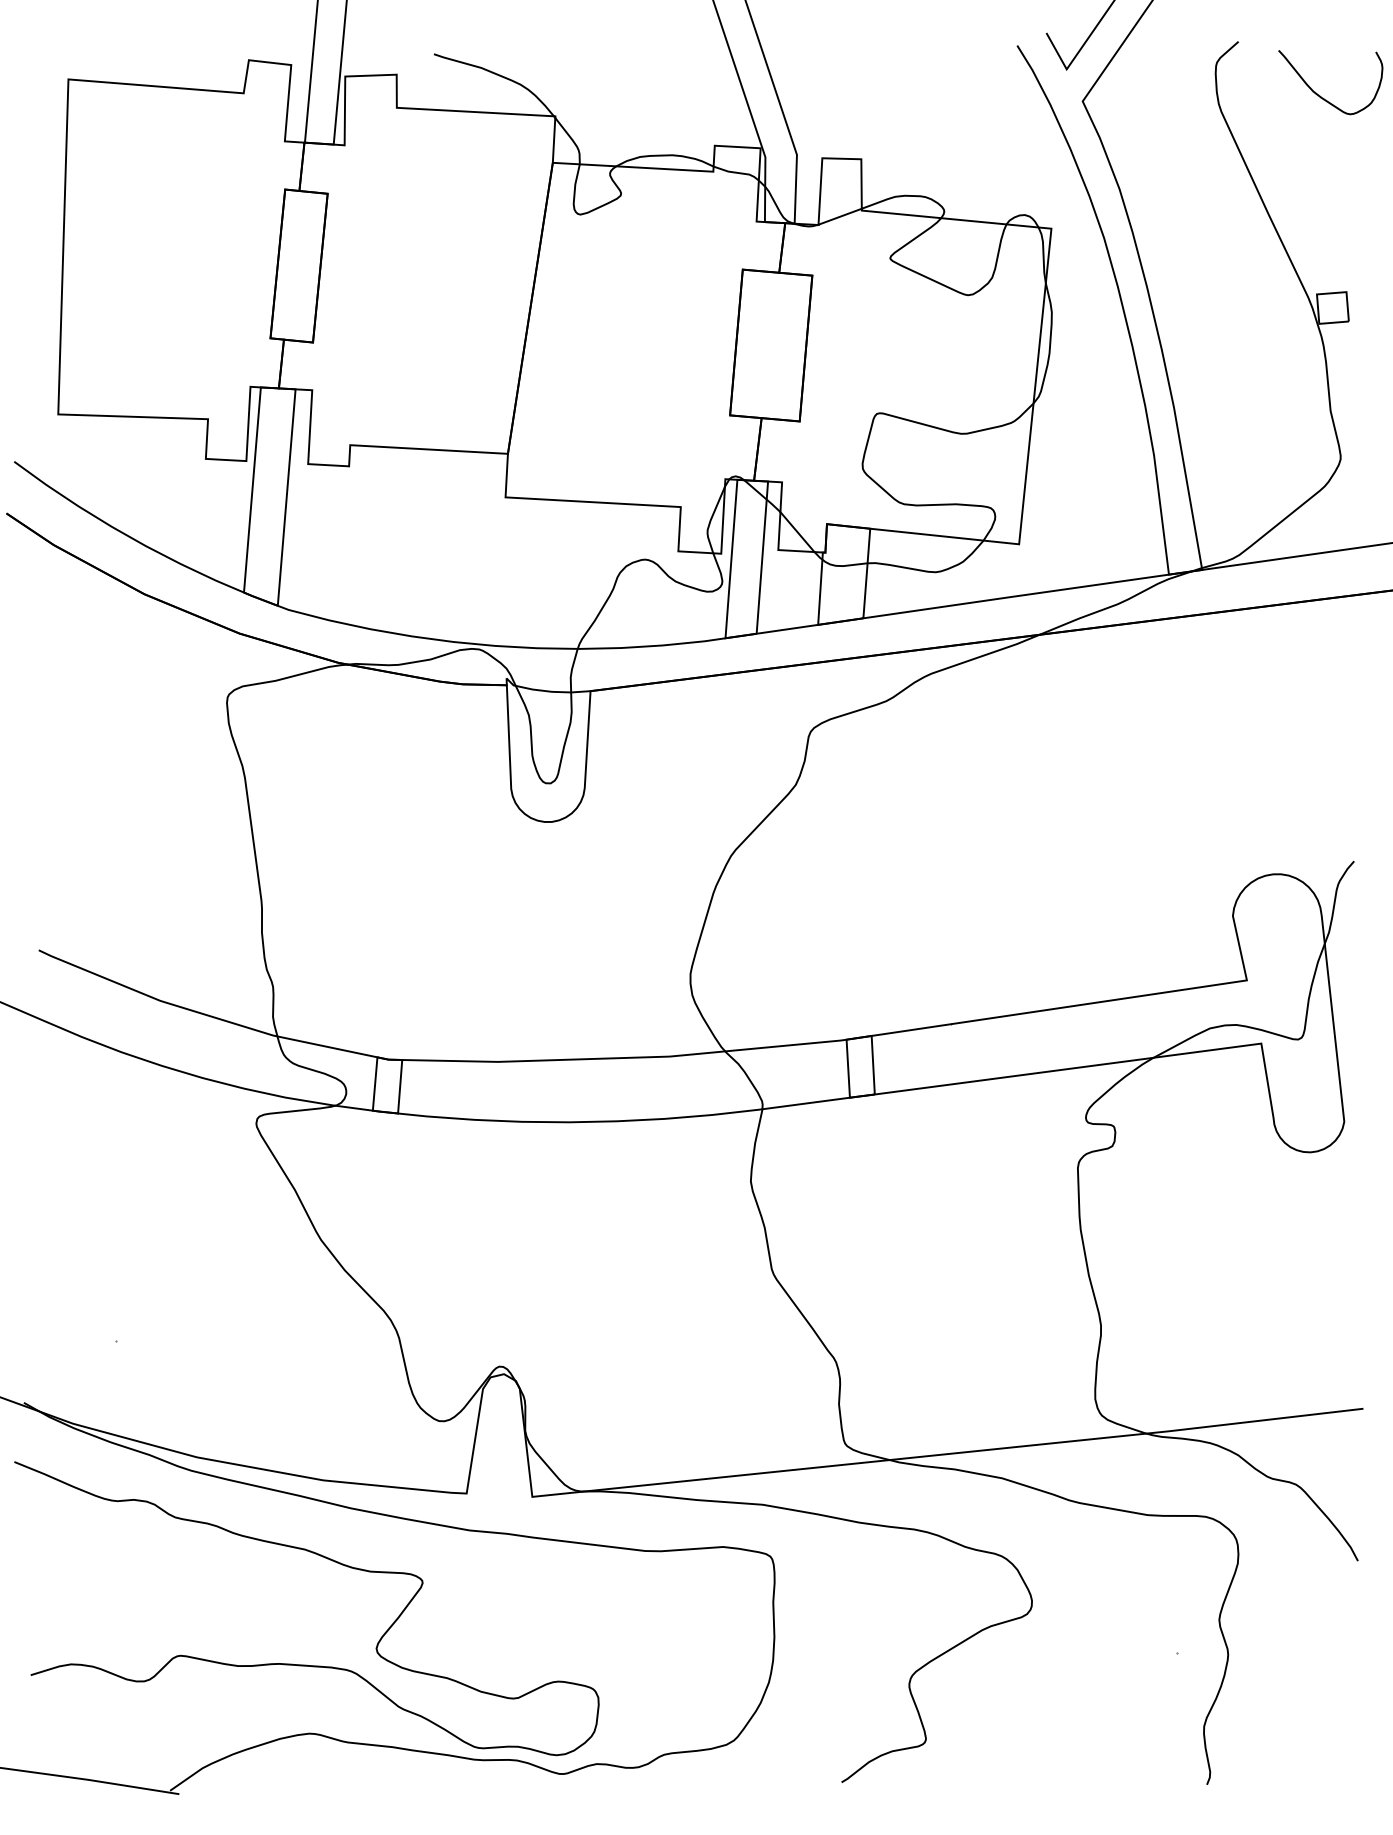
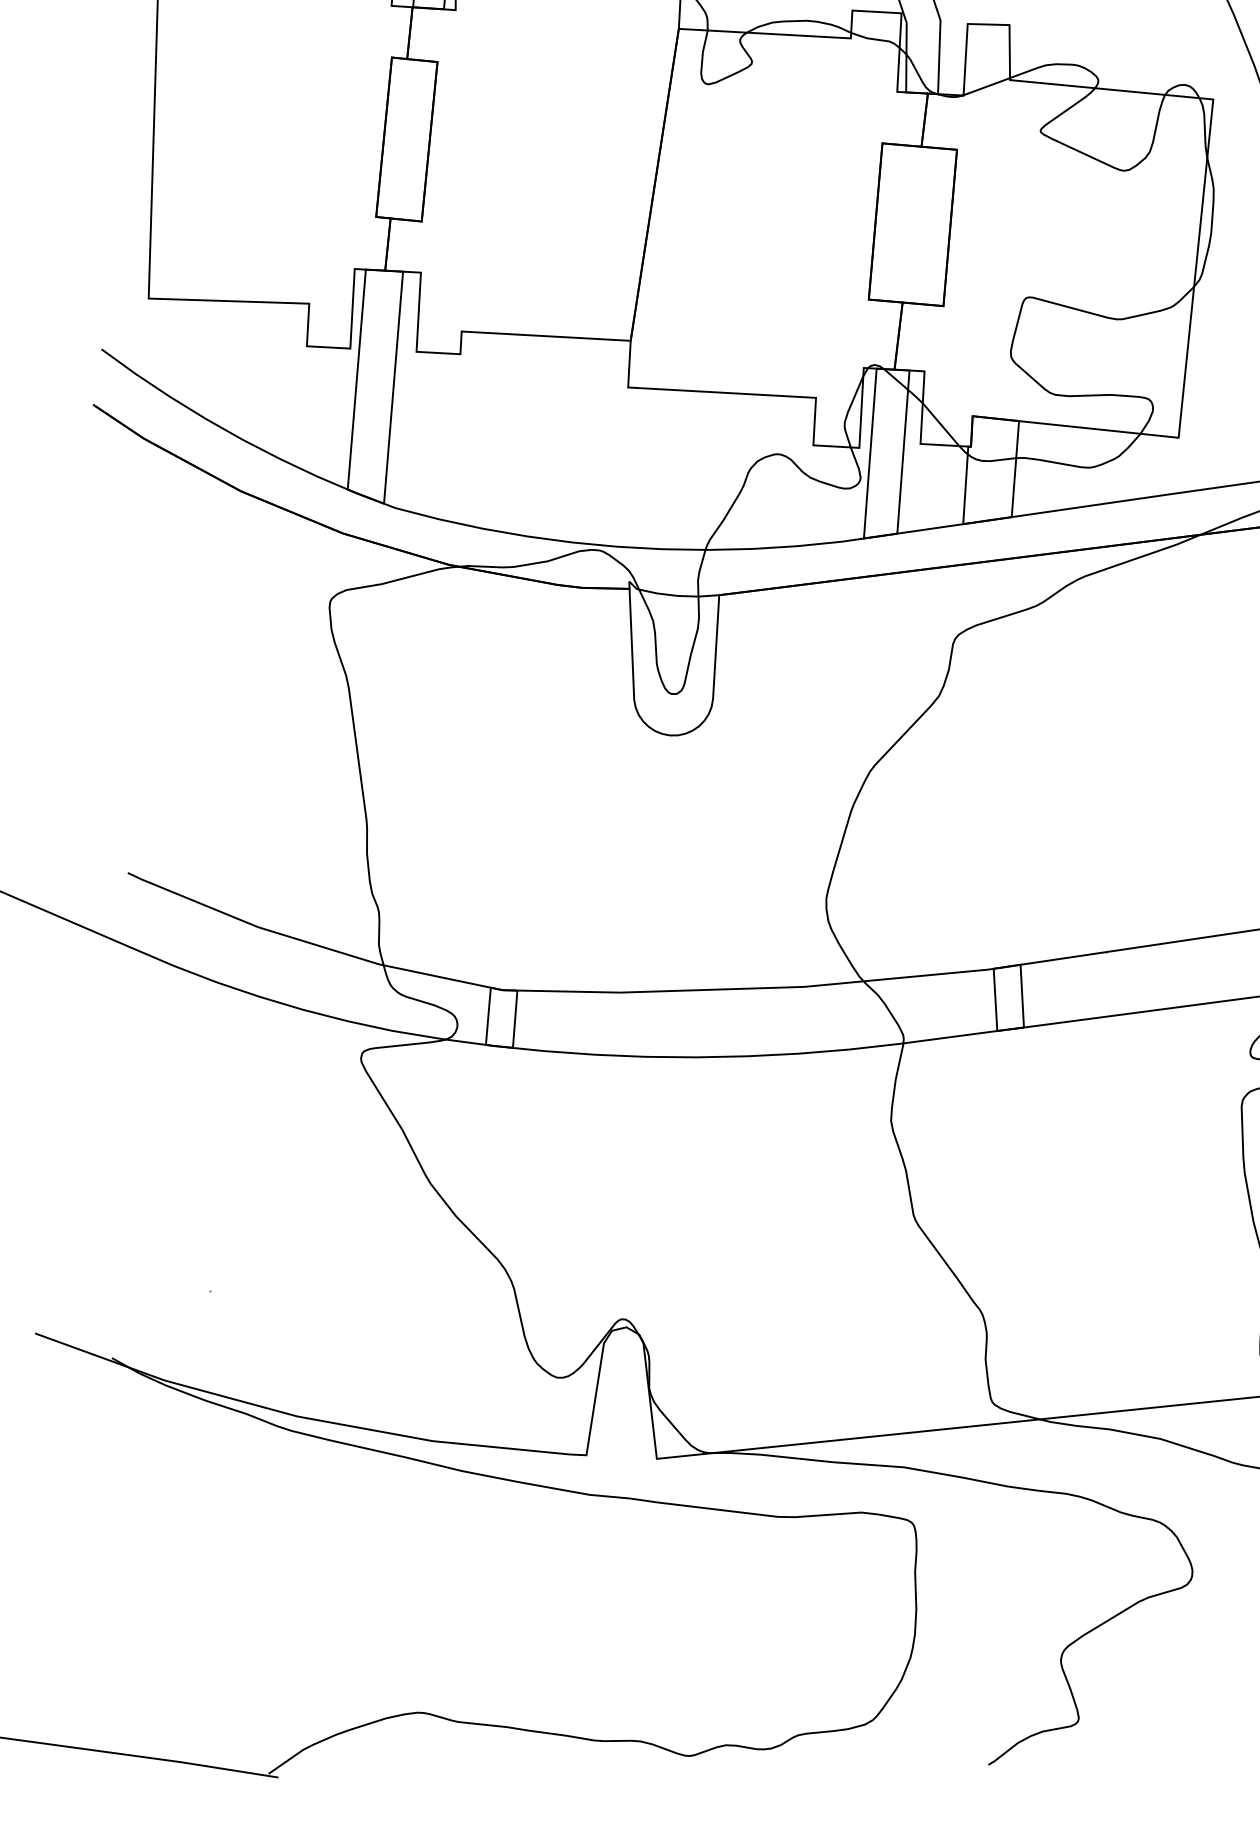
curve: (329, 1560) -> (439, 1527), removed

